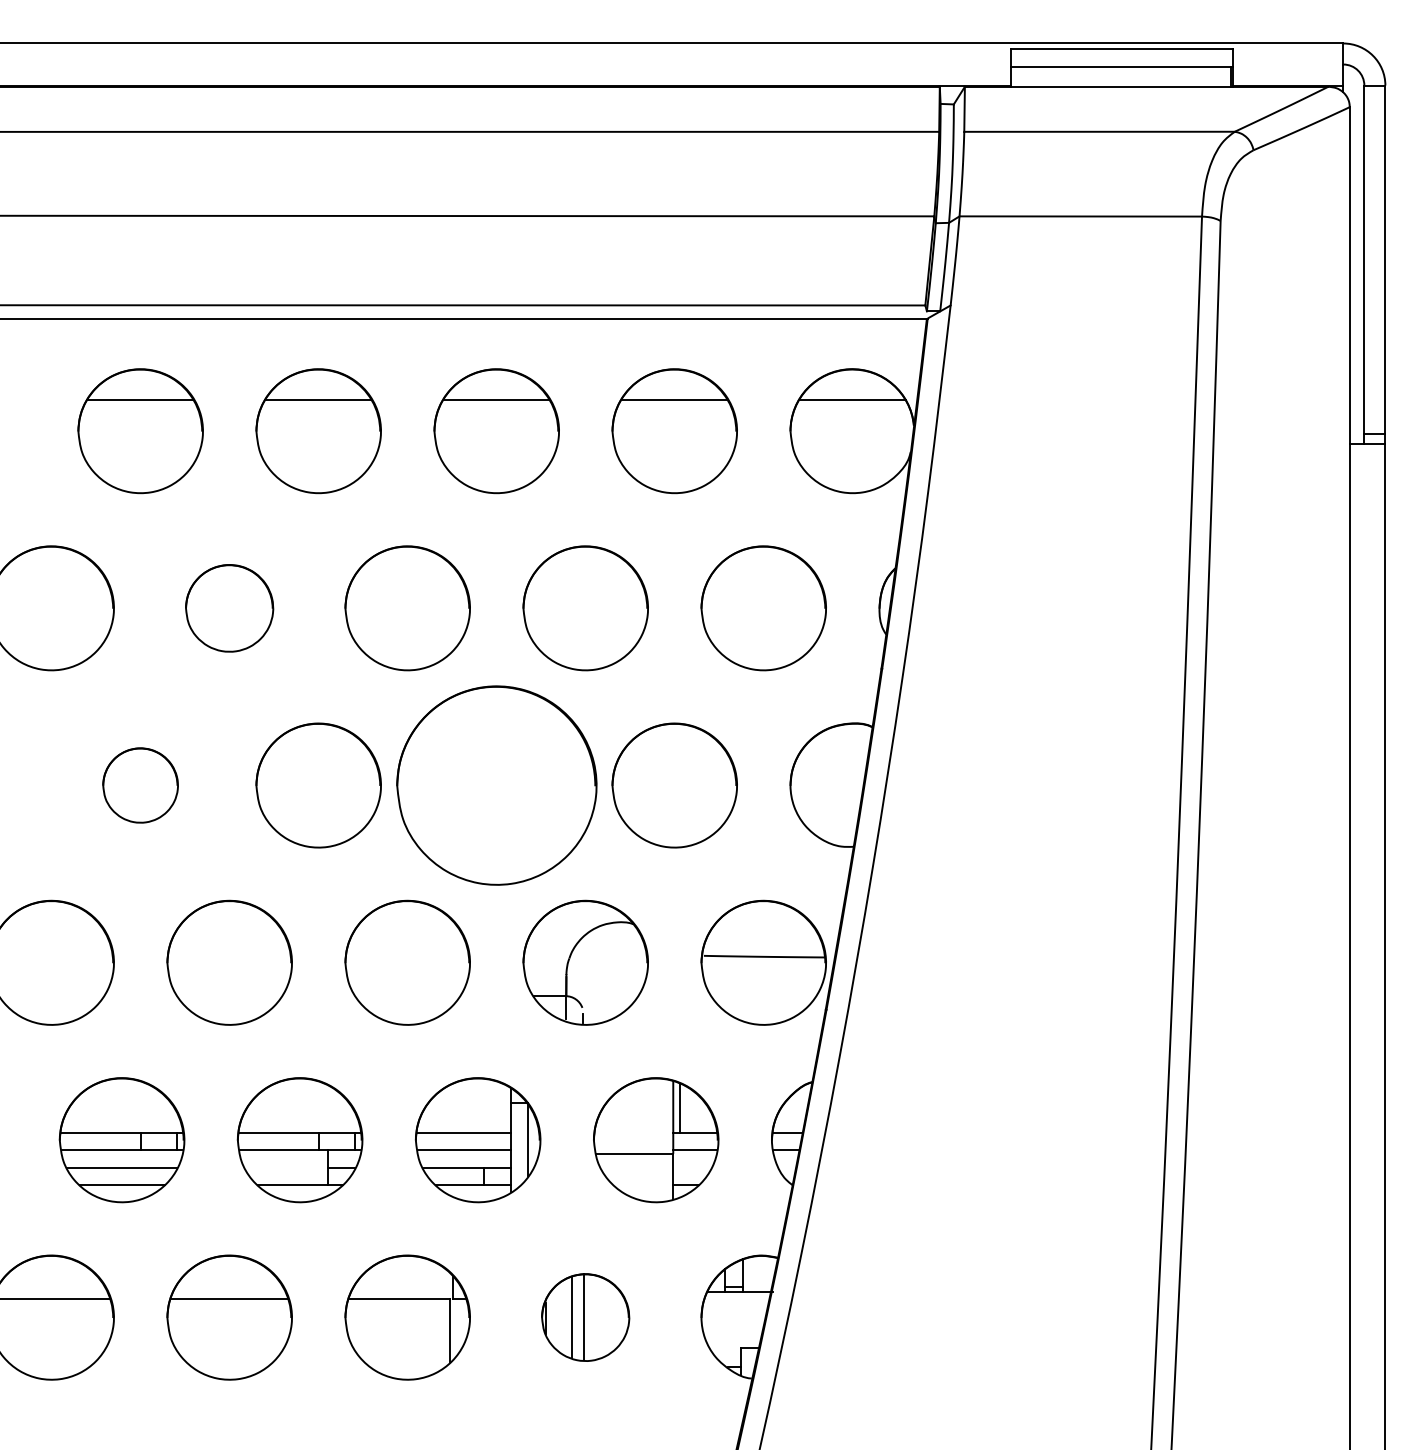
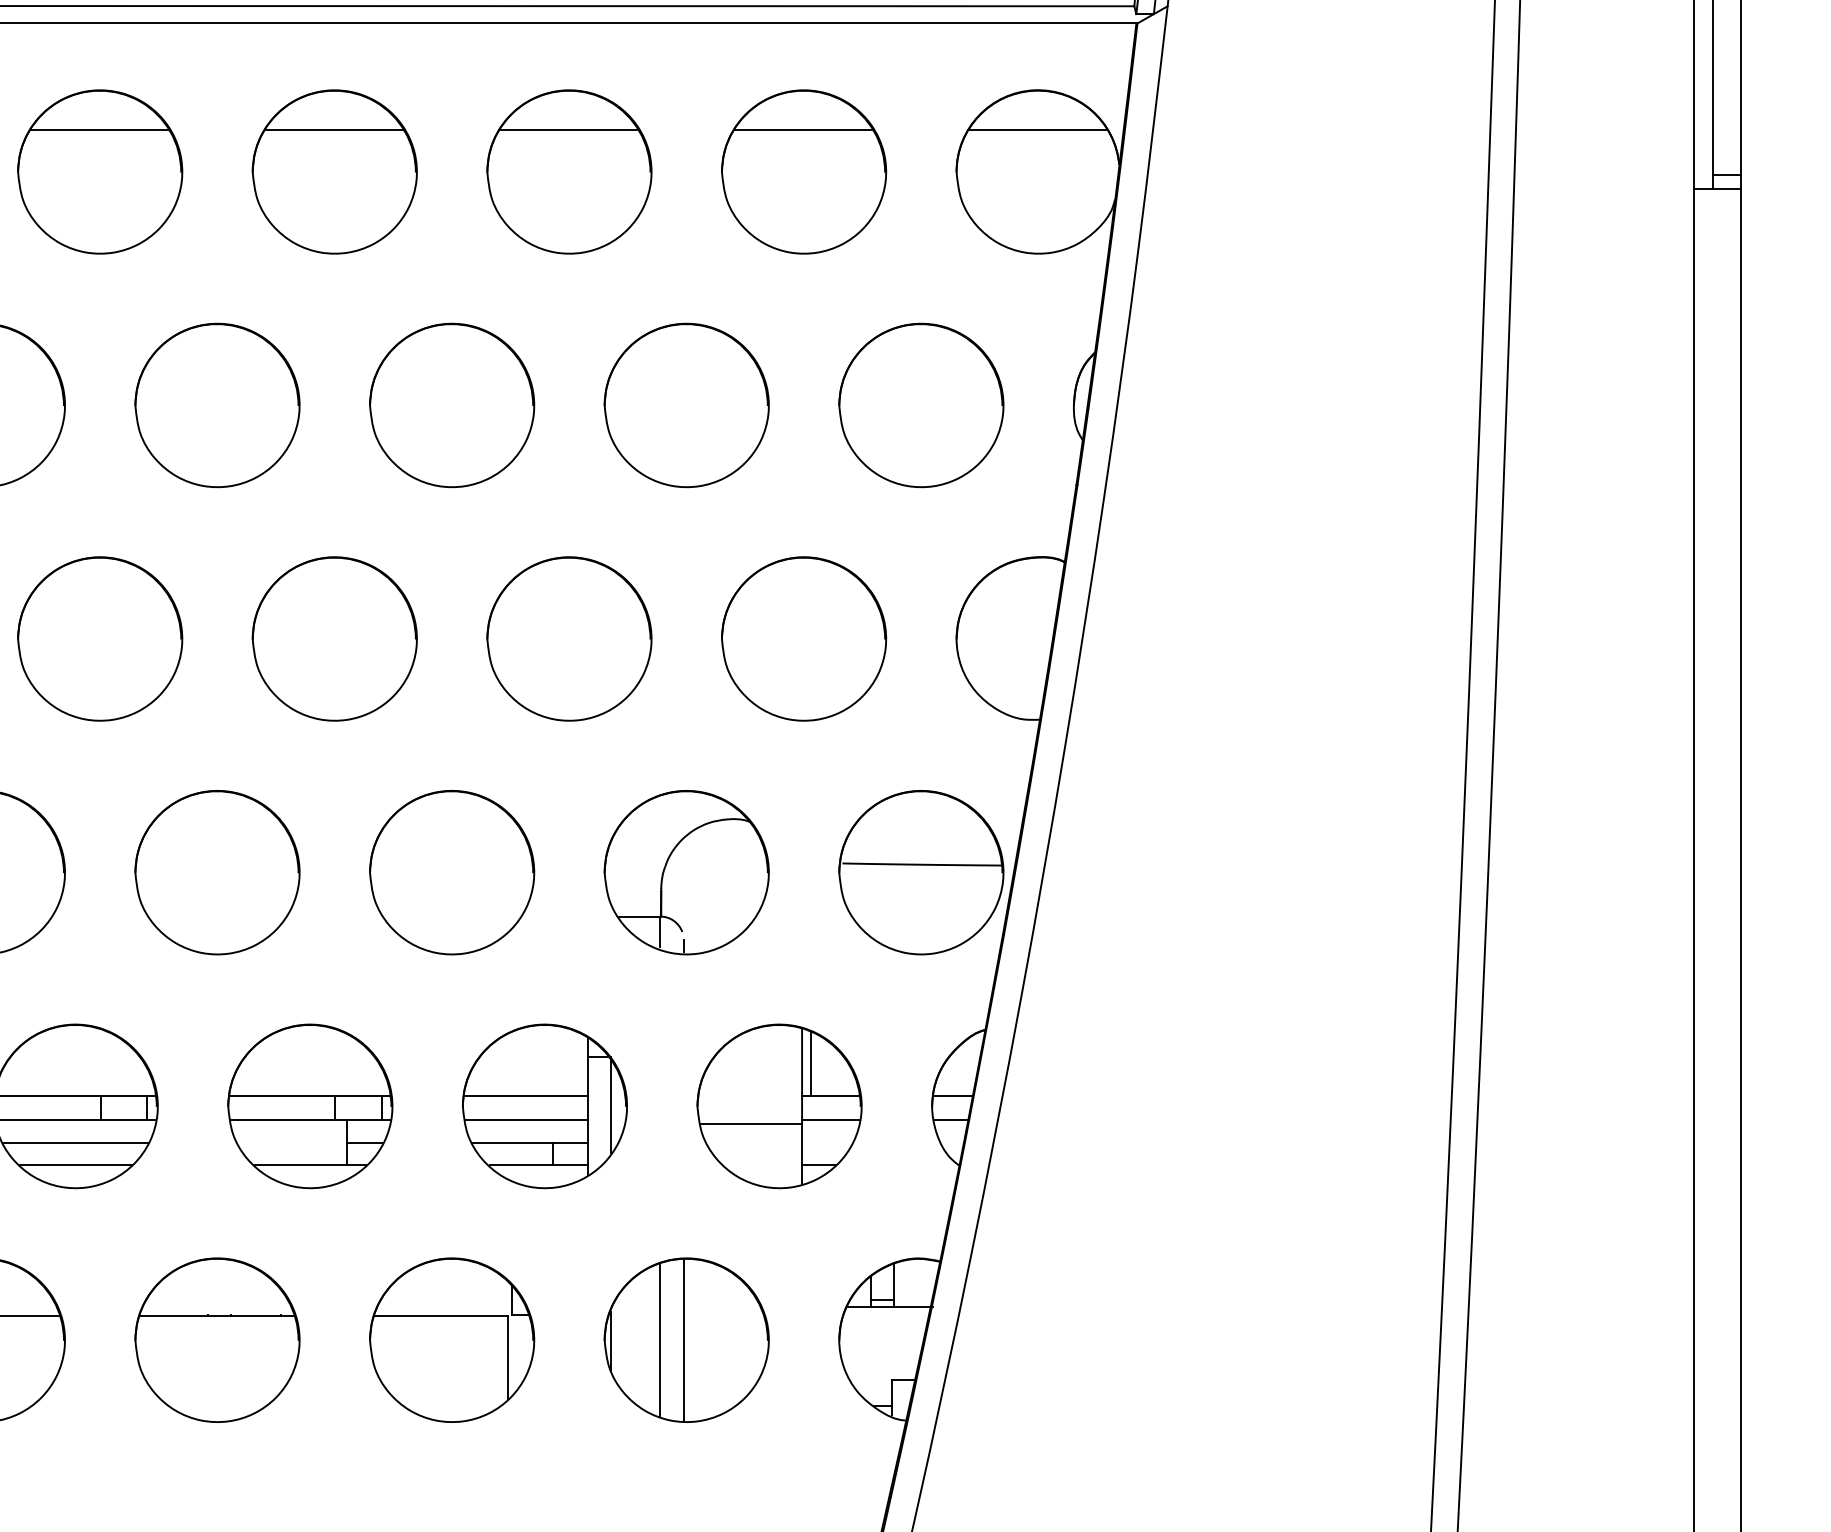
part: (229, 608) -> (217, 405), size x1.43
part: (140, 785) -> (99, 638), size x1.67
part: (496, 785) -> (569, 638), size x0.62
part: (585, 1317) -> (686, 1340), size x1.43

